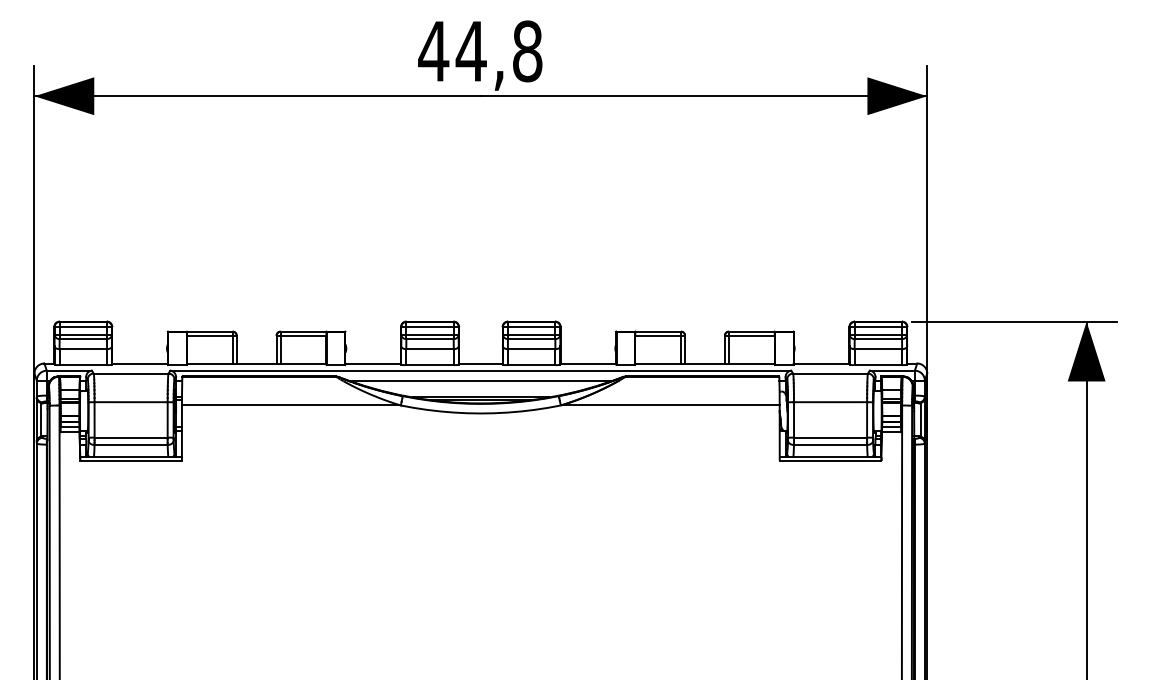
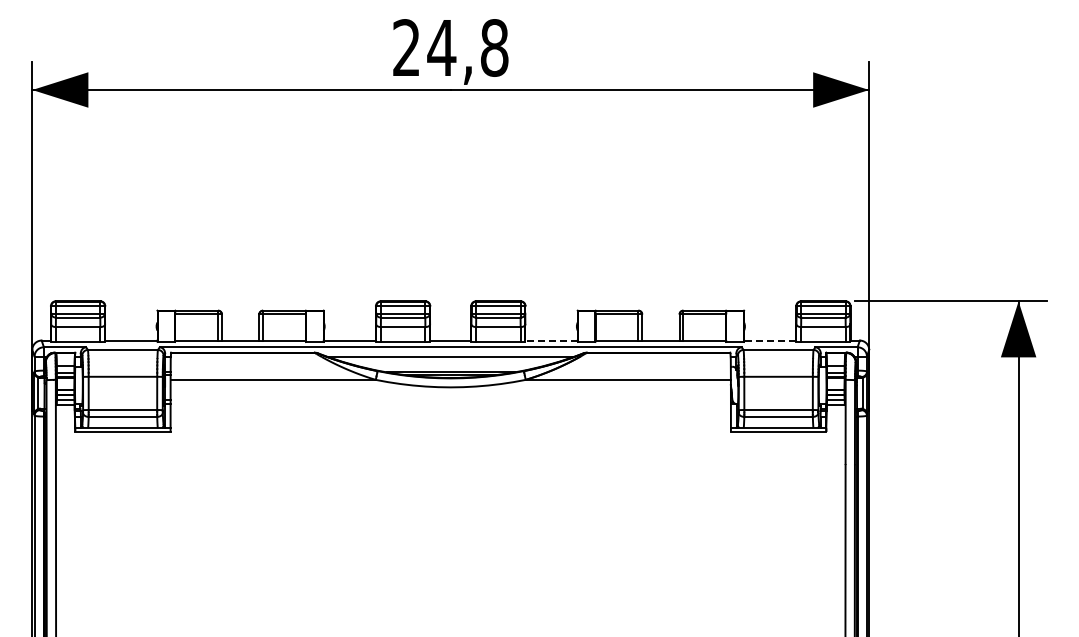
text: (433, 50) -> (406, 47), 44,8 -> 24,8
line: (588, 363) -> (551, 340), solid -> dashed
line: (820, 363) -> (769, 340), solid -> dashed

